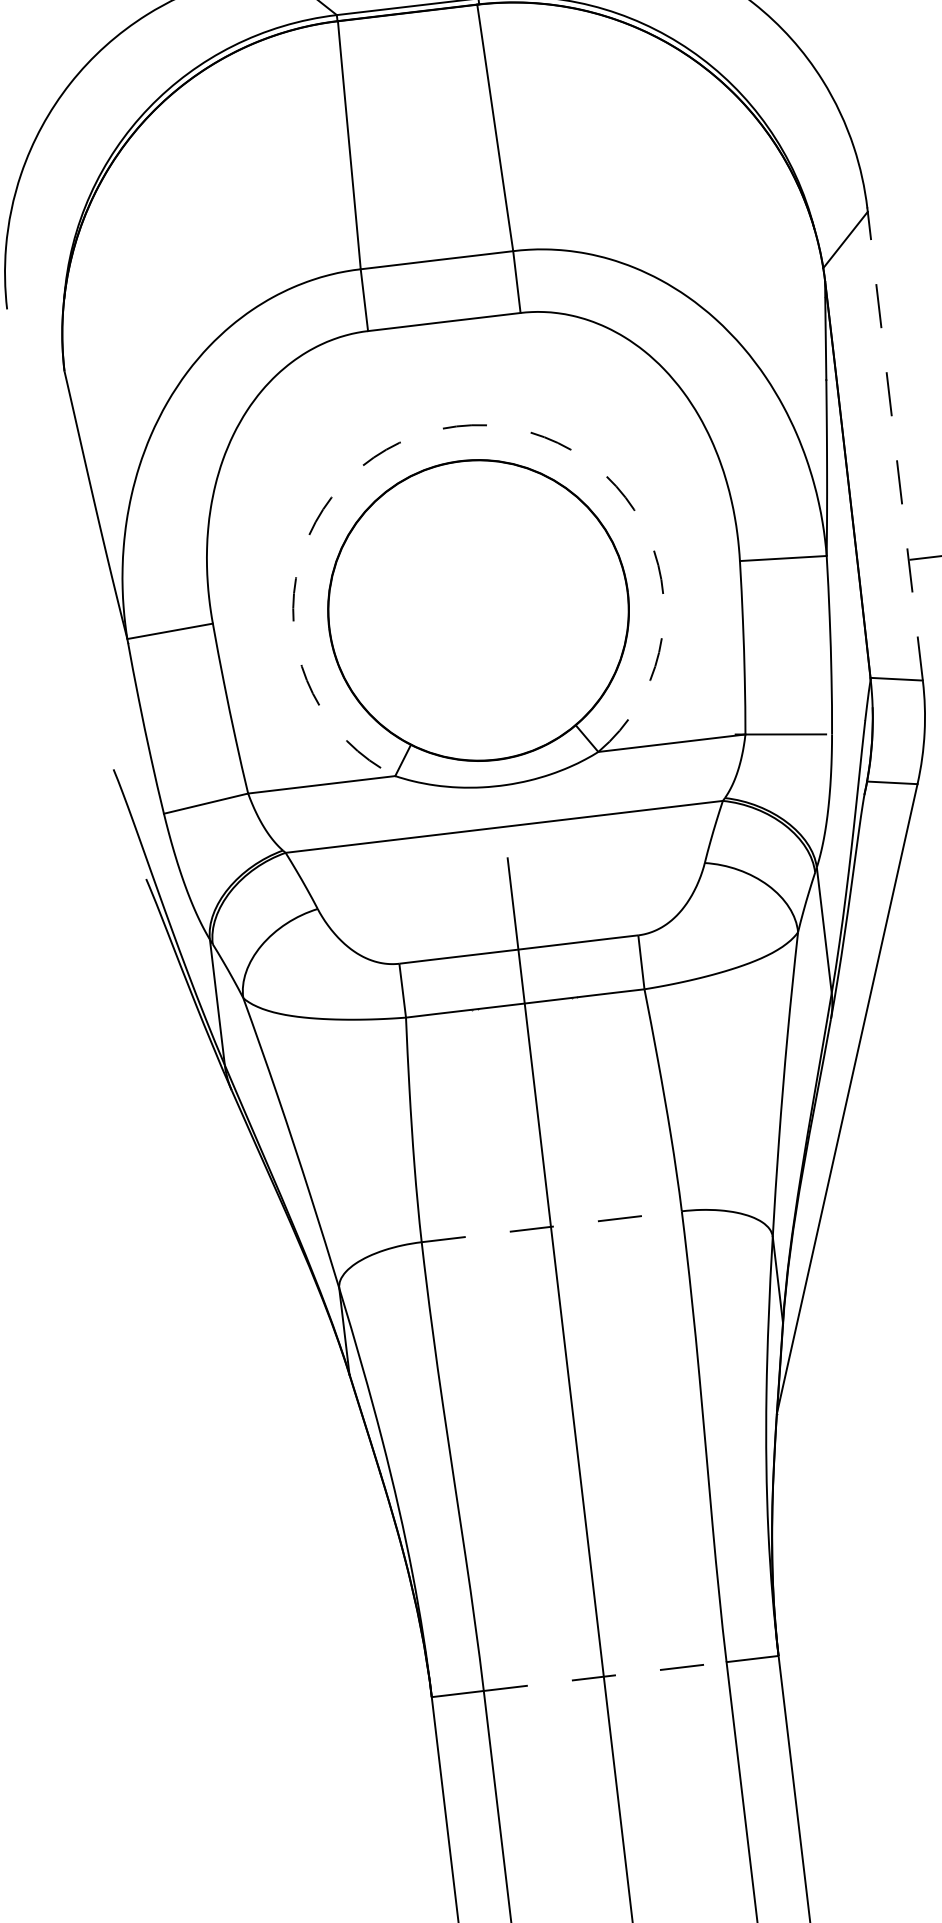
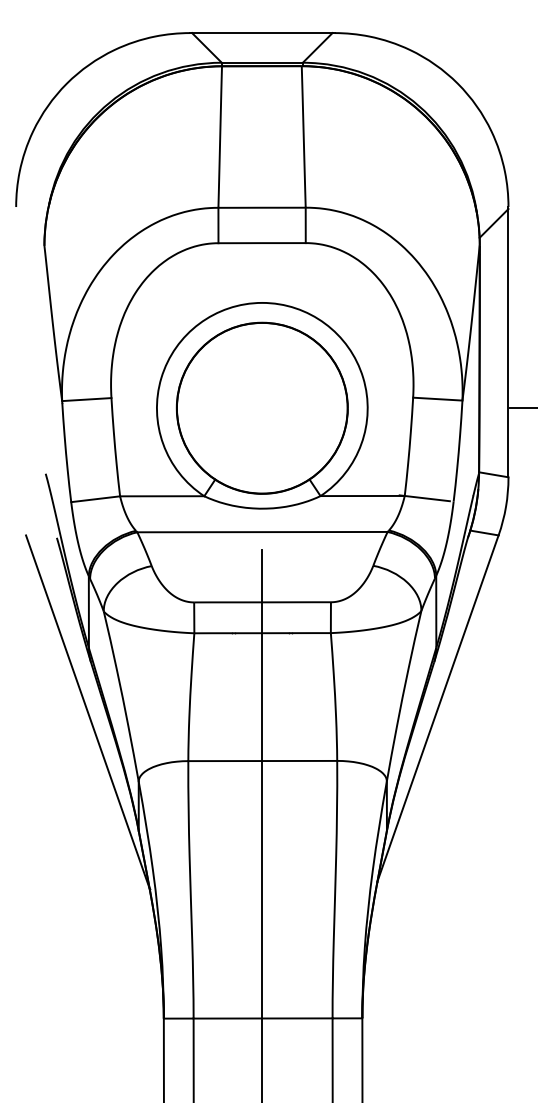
arc: (457, 425) -> (262, 302), dashed -> solid
line: (895, 445) -> (508, 342), dashed -> solid
line: (235, 1176) -> (87, 711), added
line: (553, 1227) -> (263, 761), dashed -> solid
line: (605, 1676) -> (263, 1018), dashed -> solid

